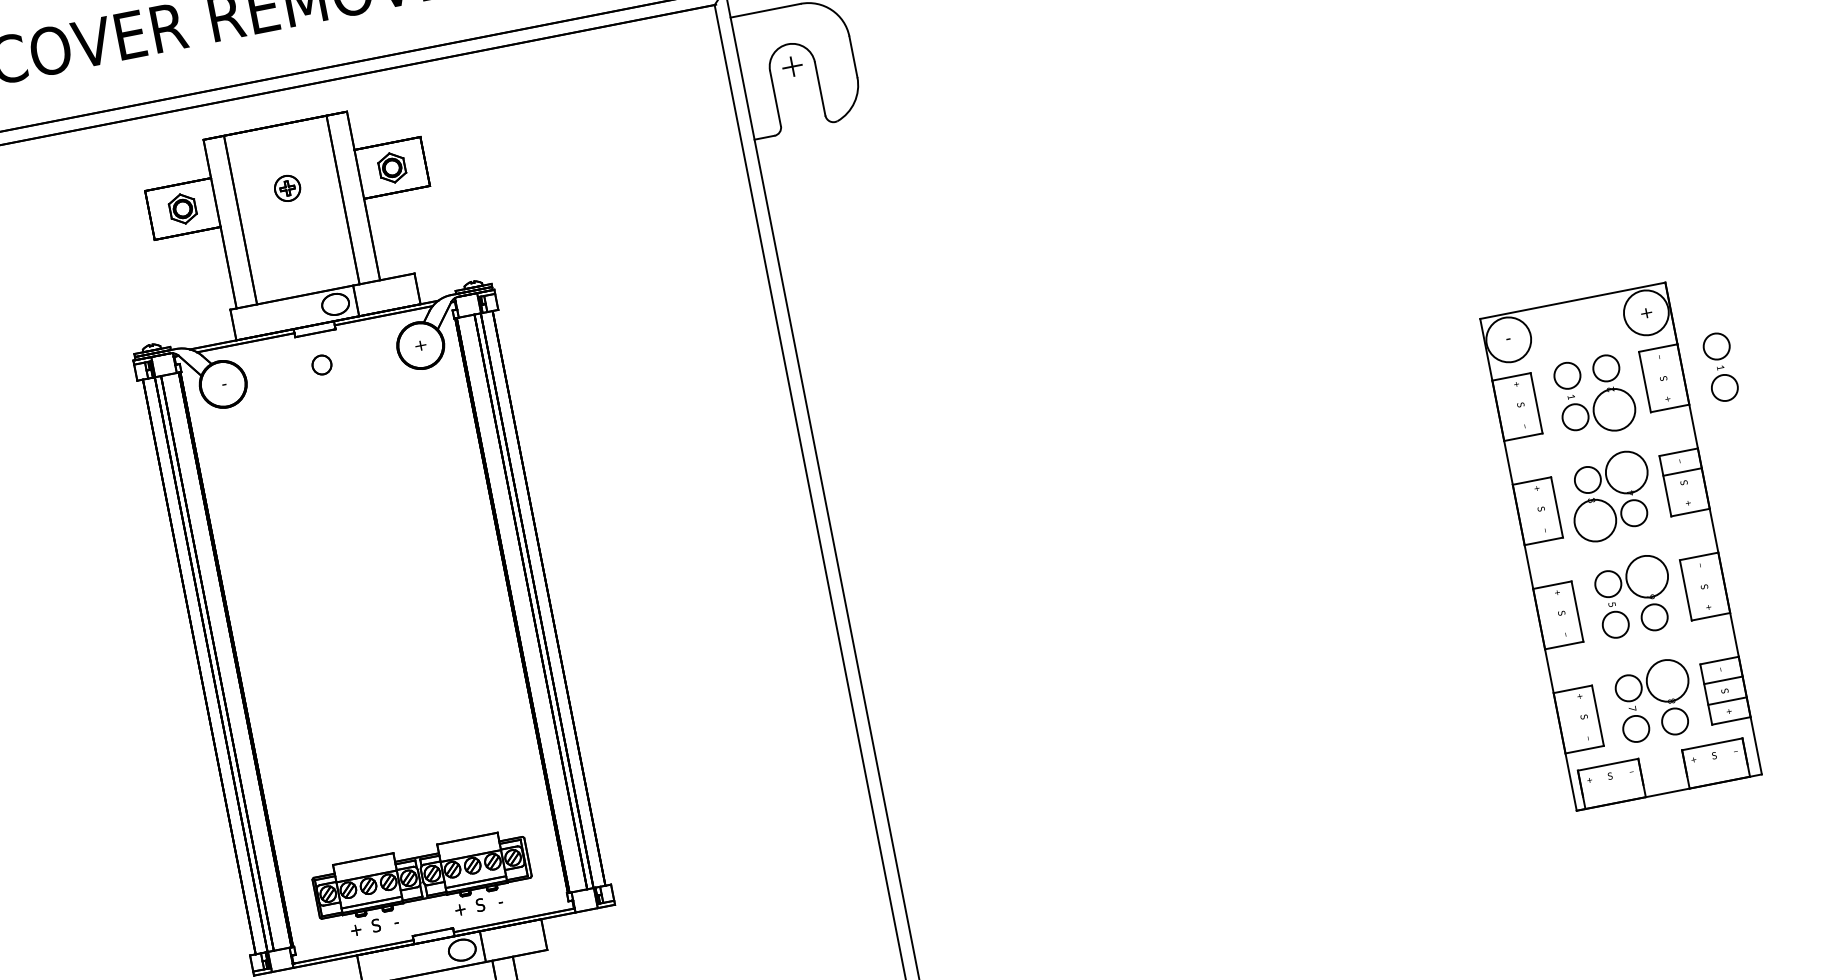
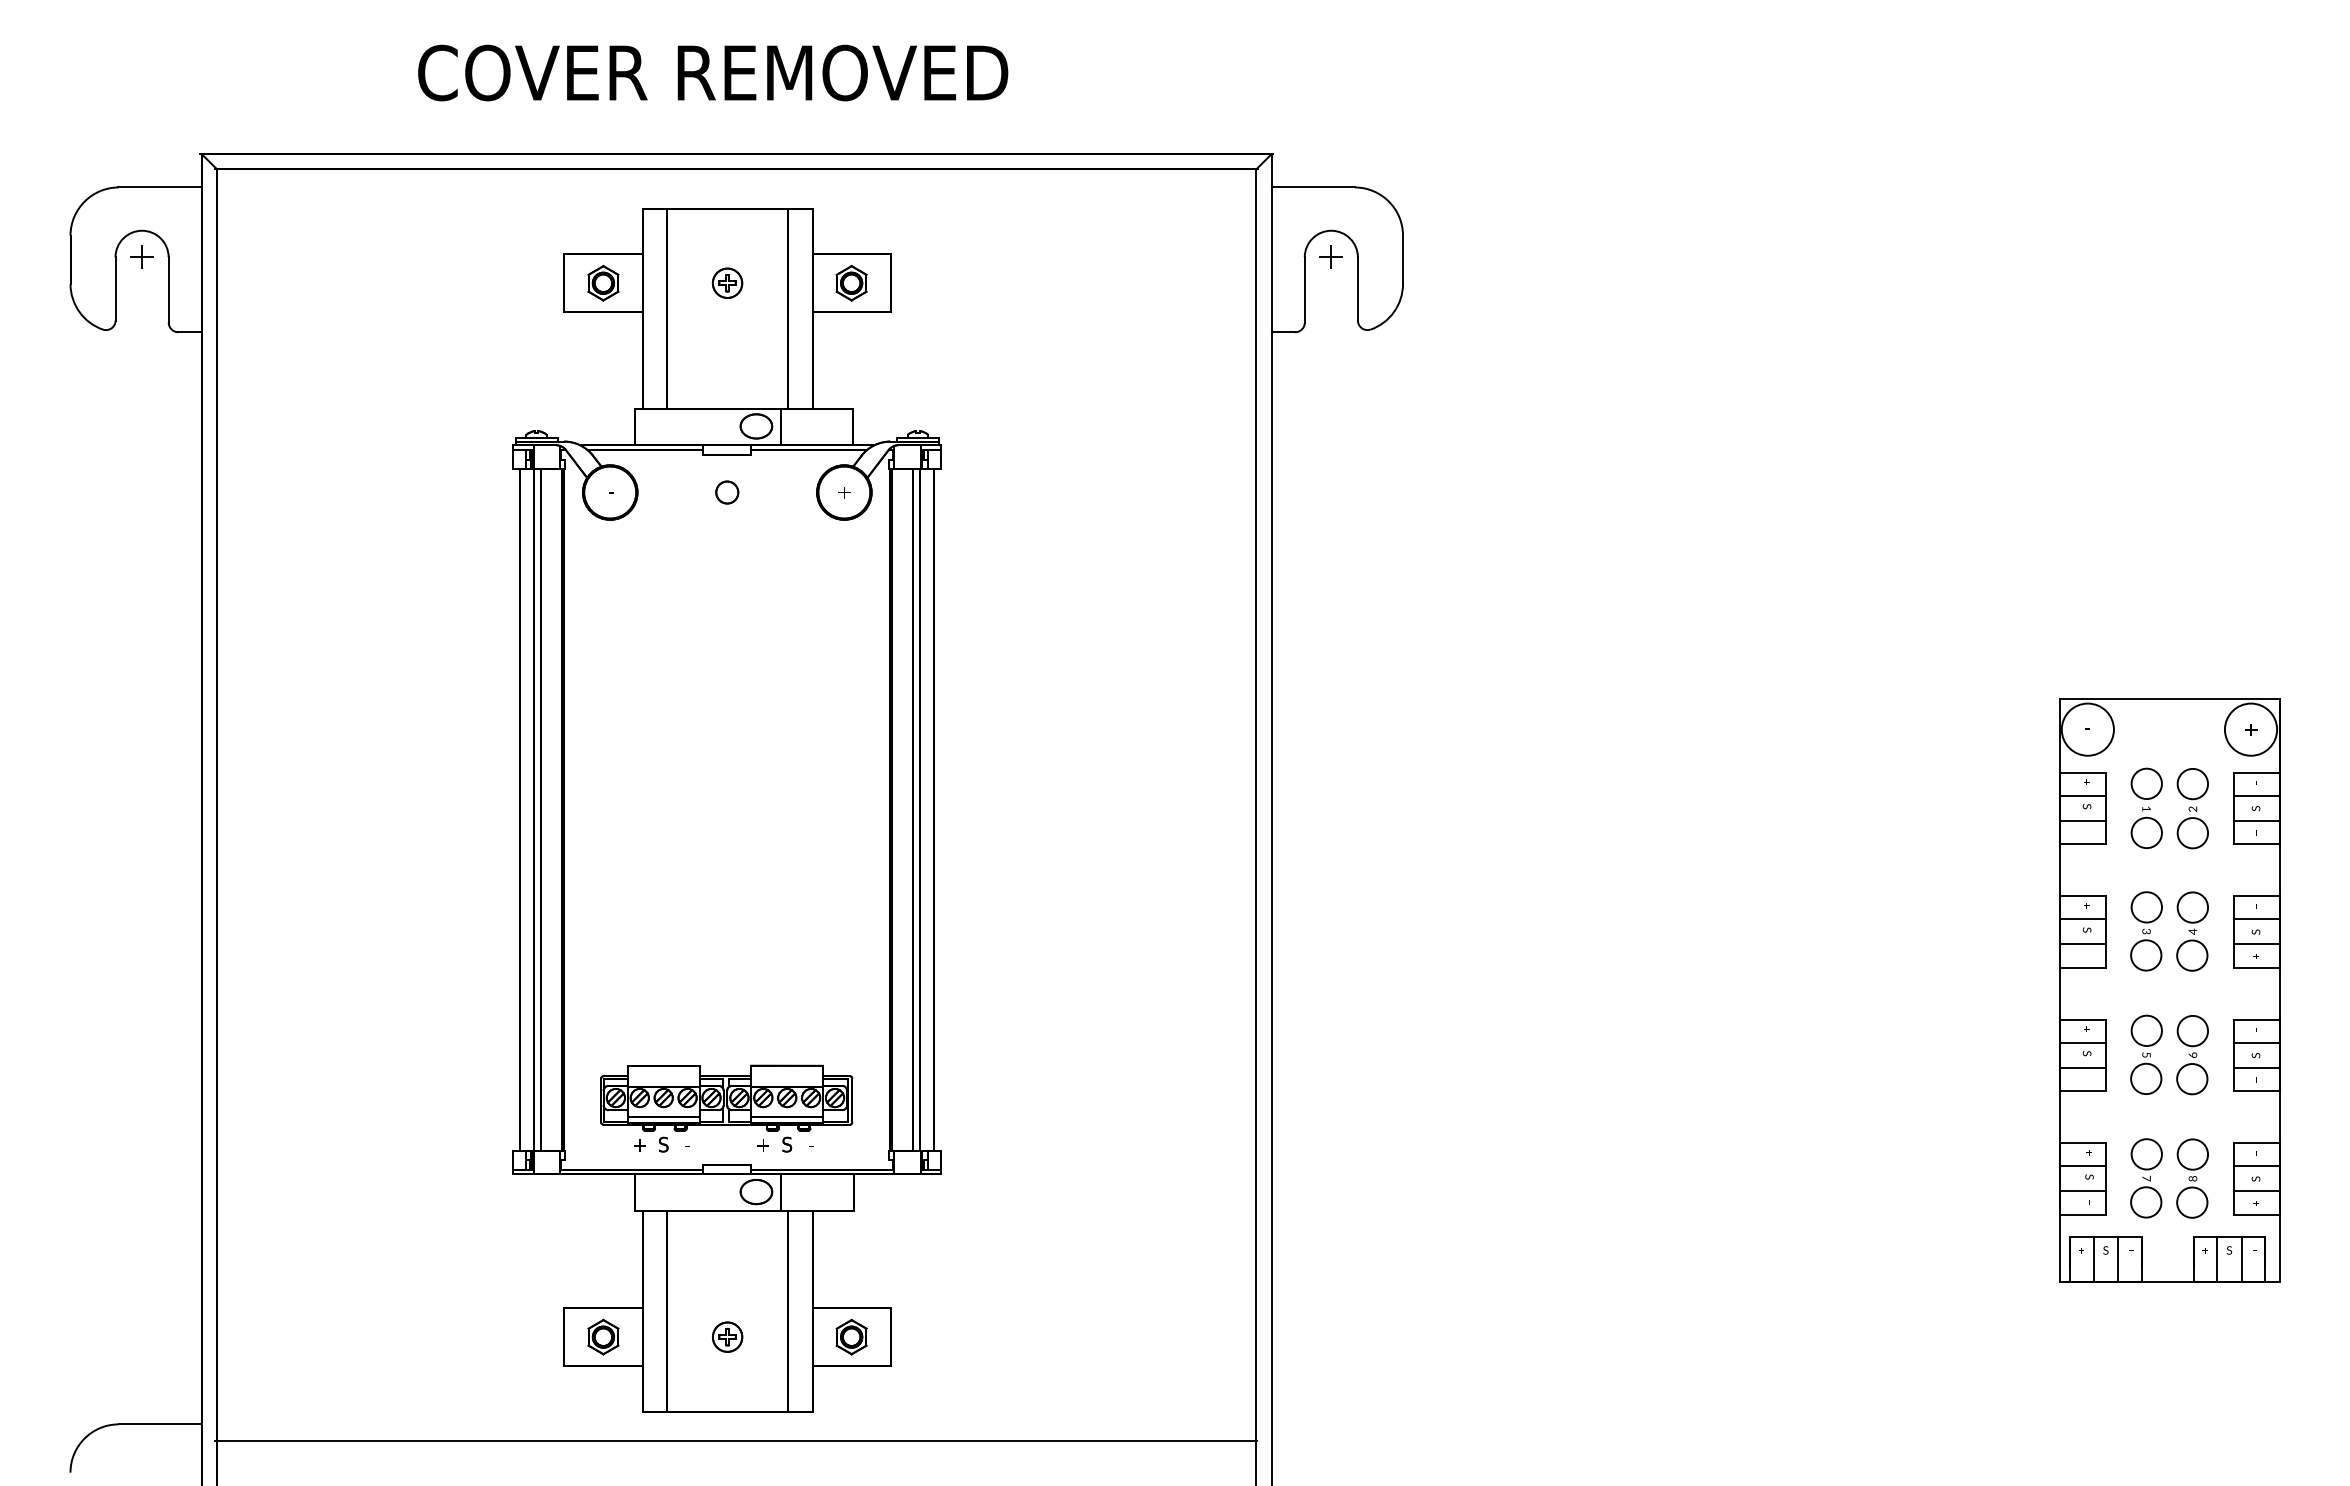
part: (1720, 366) -> (2323, 807), removed
line: (1661, 367) -> (2256, 795), added
line: (1666, 388) -> (2256, 820), added
line: (1515, 396) -> (2082, 795), added
circle: (1614, 410) -> (2192, 833), size x0.62
line: (1519, 417) -> (2082, 820), added
circle: (1626, 472) -> (2192, 907), size x0.62
line: (1686, 493) -> (2256, 944), added
line: (1535, 500) -> (2082, 919), added
circle: (1595, 520) -> (2146, 955), size x0.62
line: (1539, 521) -> (2082, 944), added
line: (1702, 575) -> (2256, 1042), added
circle: (1646, 576) -> (2192, 1030), size x0.62
line: (1706, 596) -> (2256, 1067), added
line: (1556, 604) -> (2082, 1042), added
line: (1560, 625) -> (2082, 1067), added
circle: (1667, 680) -> (2192, 1154), size x0.62
line: (1576, 709) -> (2082, 1166), added
line: (1580, 730) -> (2082, 1191), added
line: (1726, 761) -> (2241, 1259), added
line: (1705, 765) -> (2217, 1259), added
line: (1622, 781) -> (2118, 1259), added
line: (1601, 785) -> (2093, 1259), added

